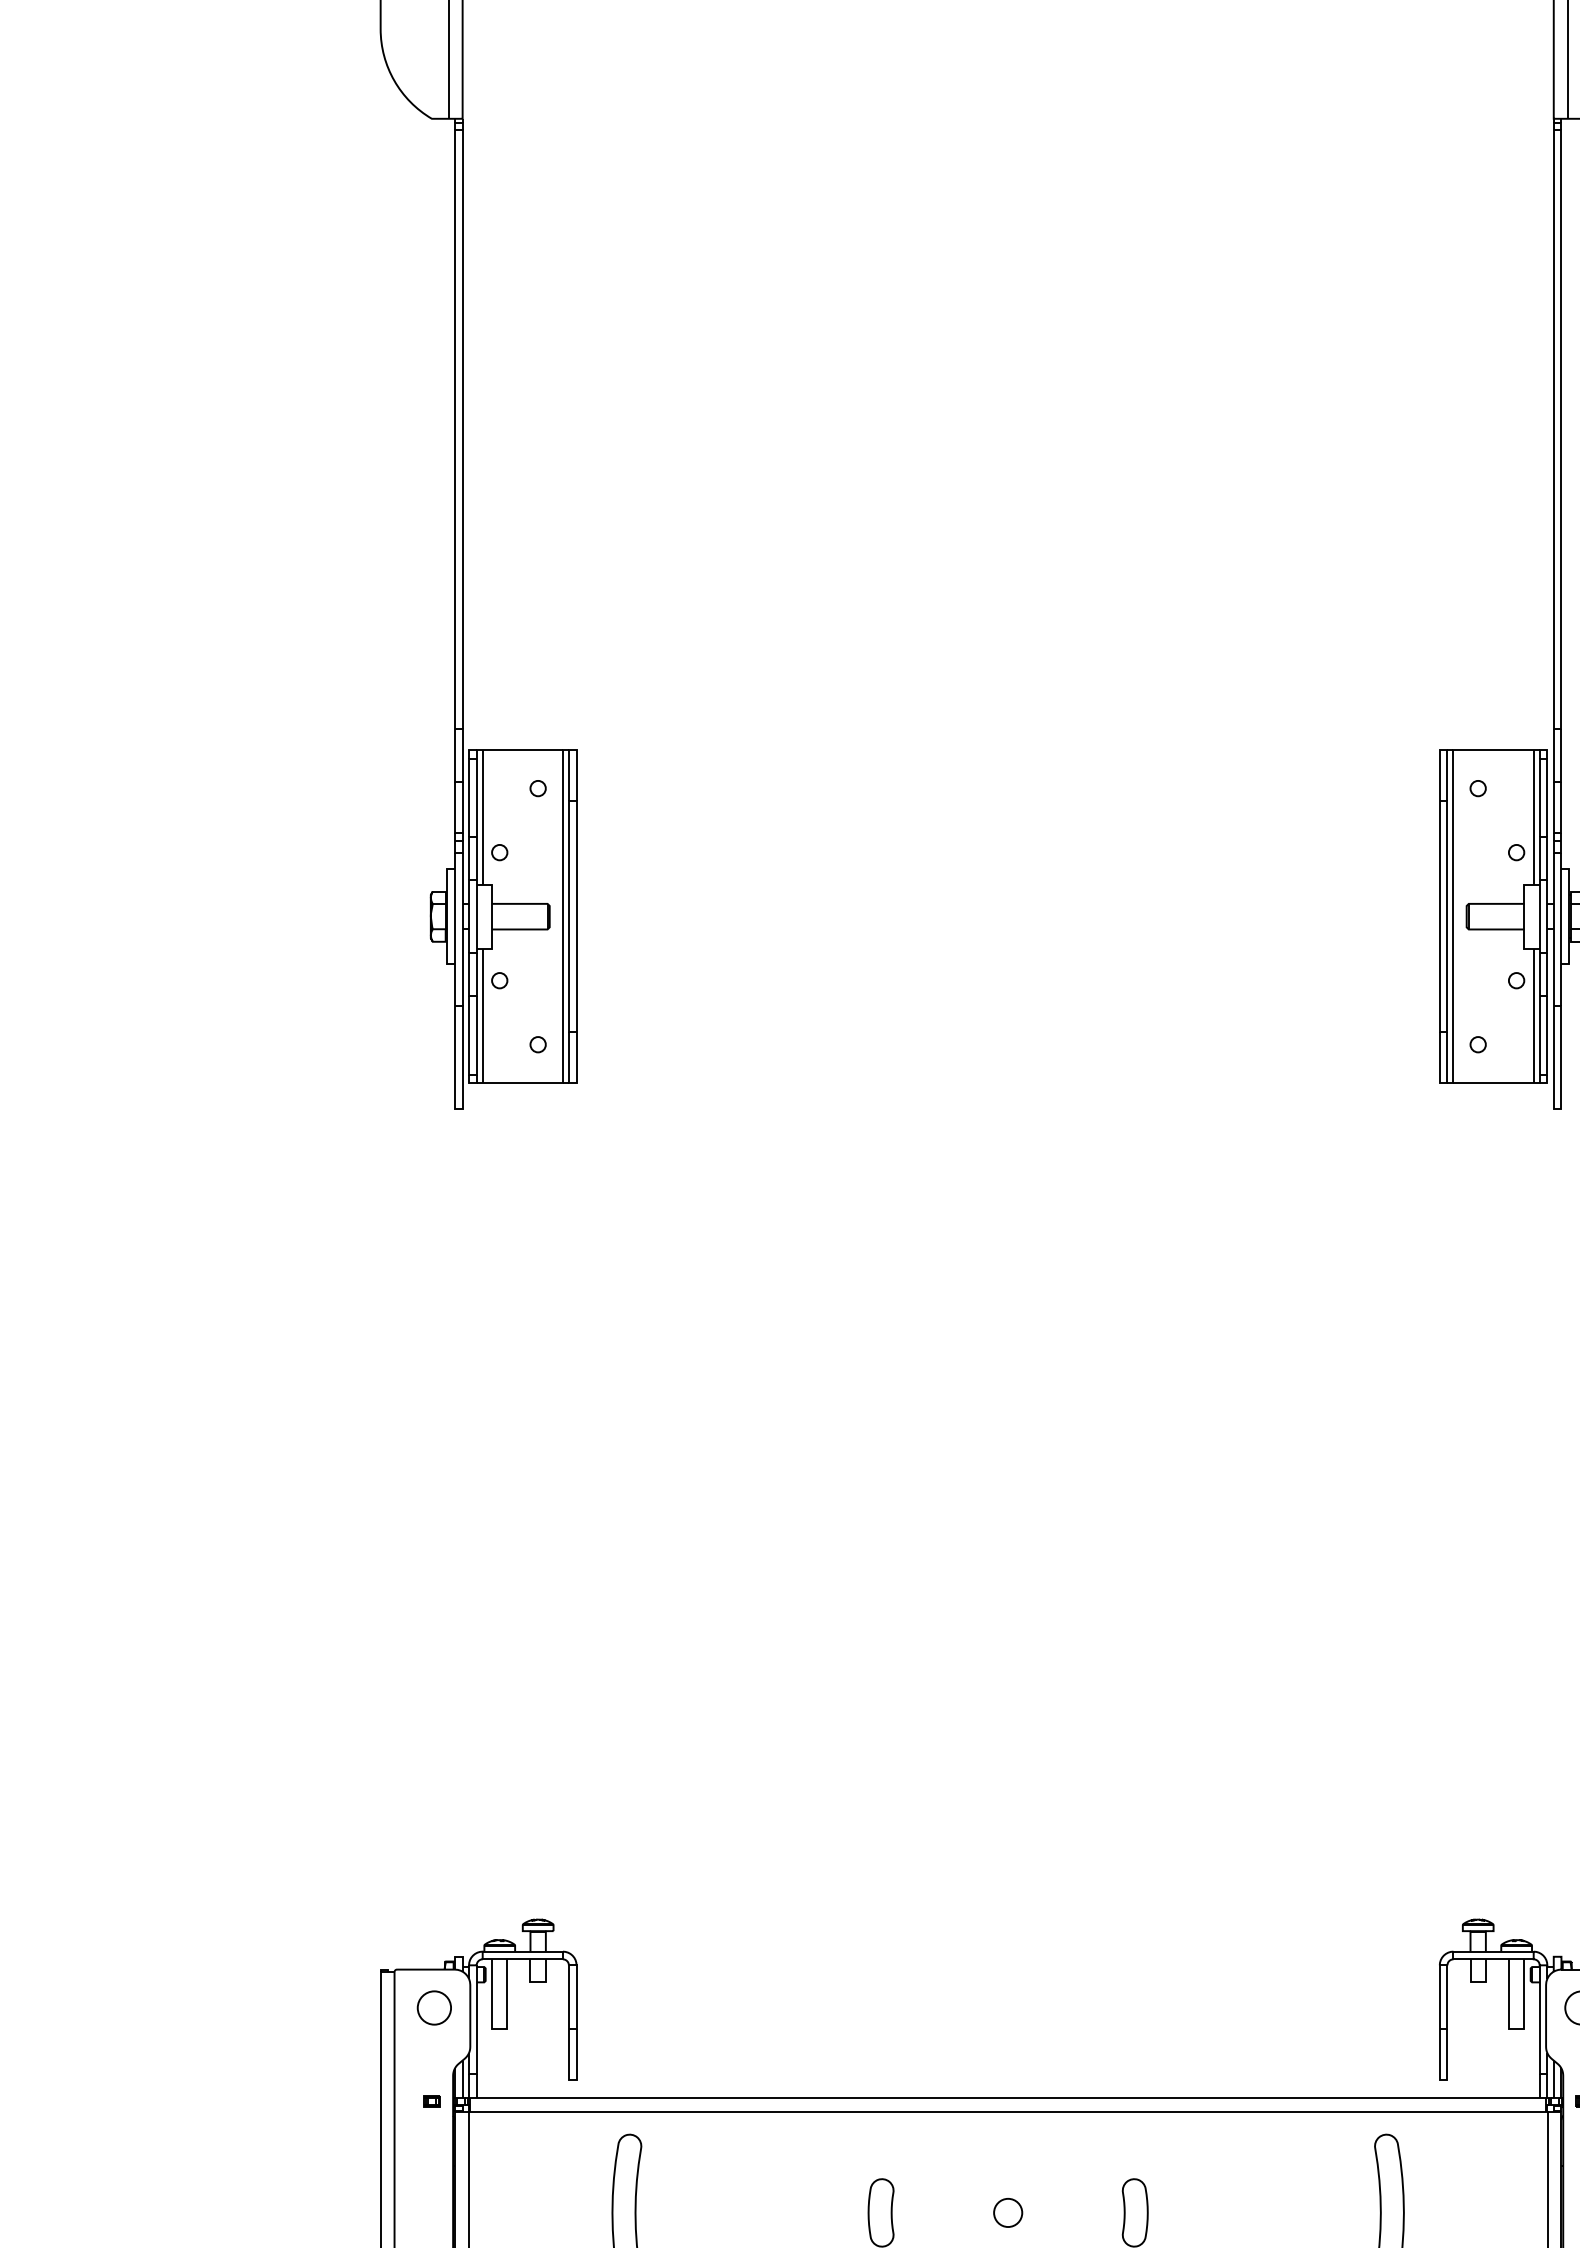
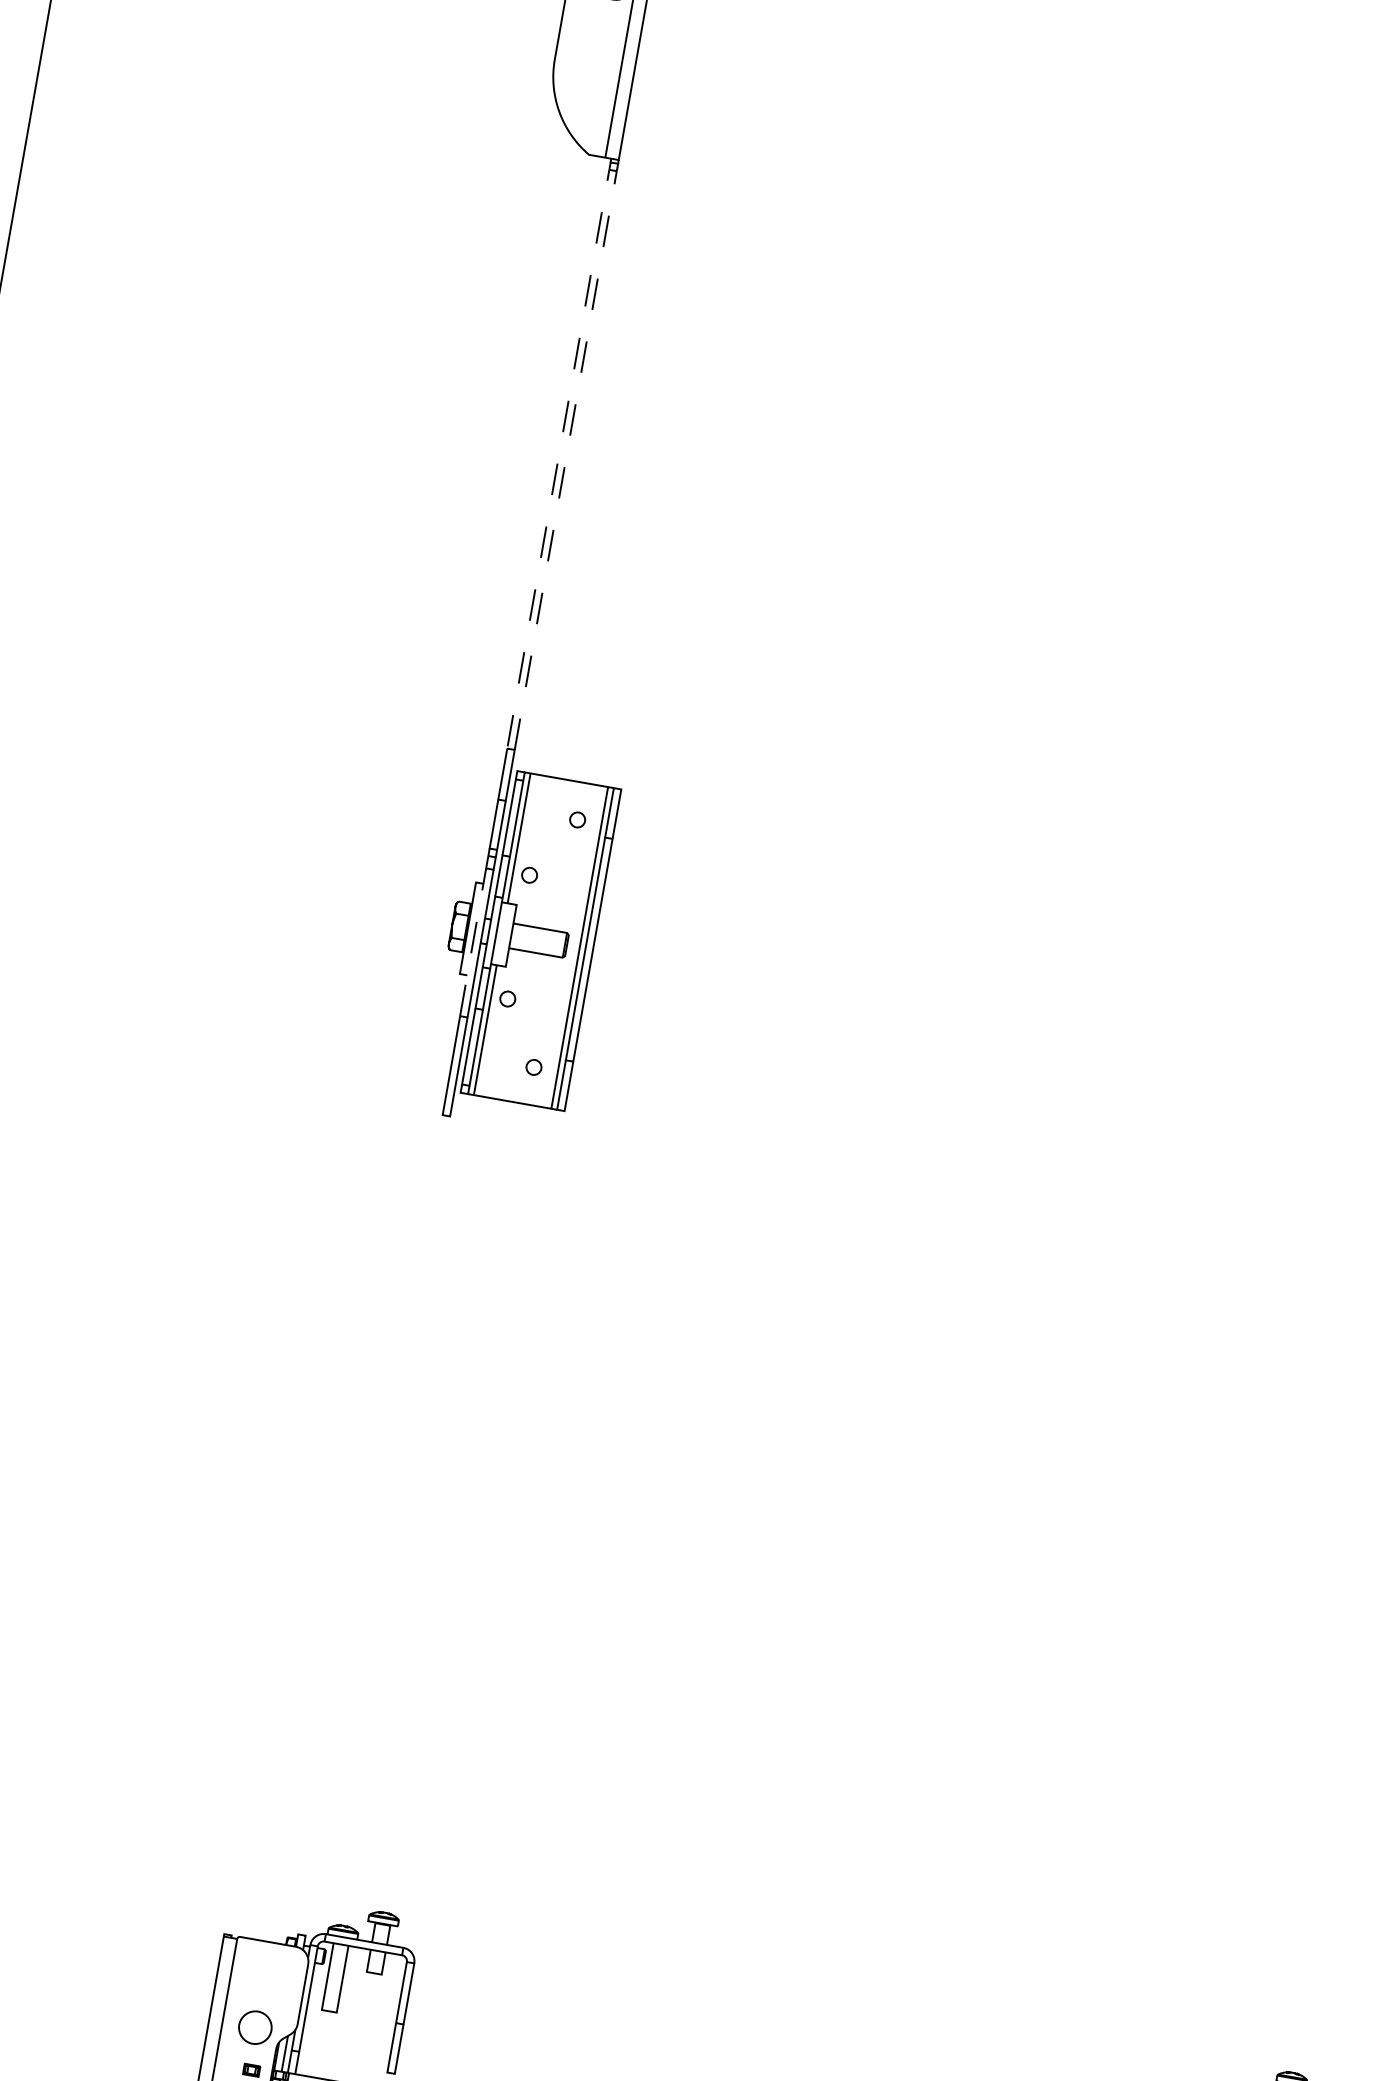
line: (458, 130) -> (612, 170), solid -> dashed
line: (454, 929) -> (472, 941), solid -> dashed
circle: (433, 2007) -> (254, 2027), moved

